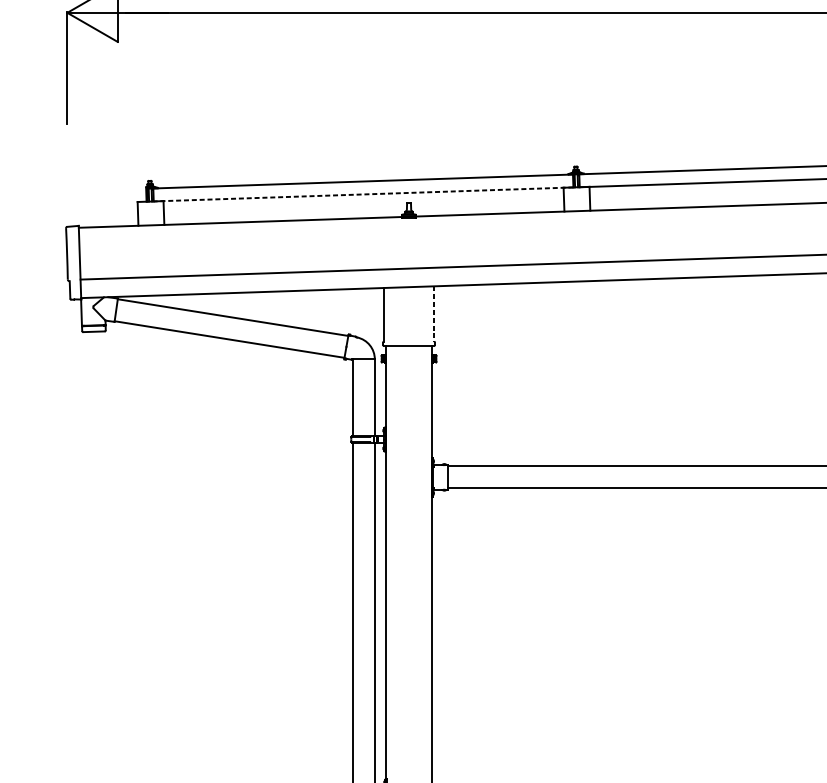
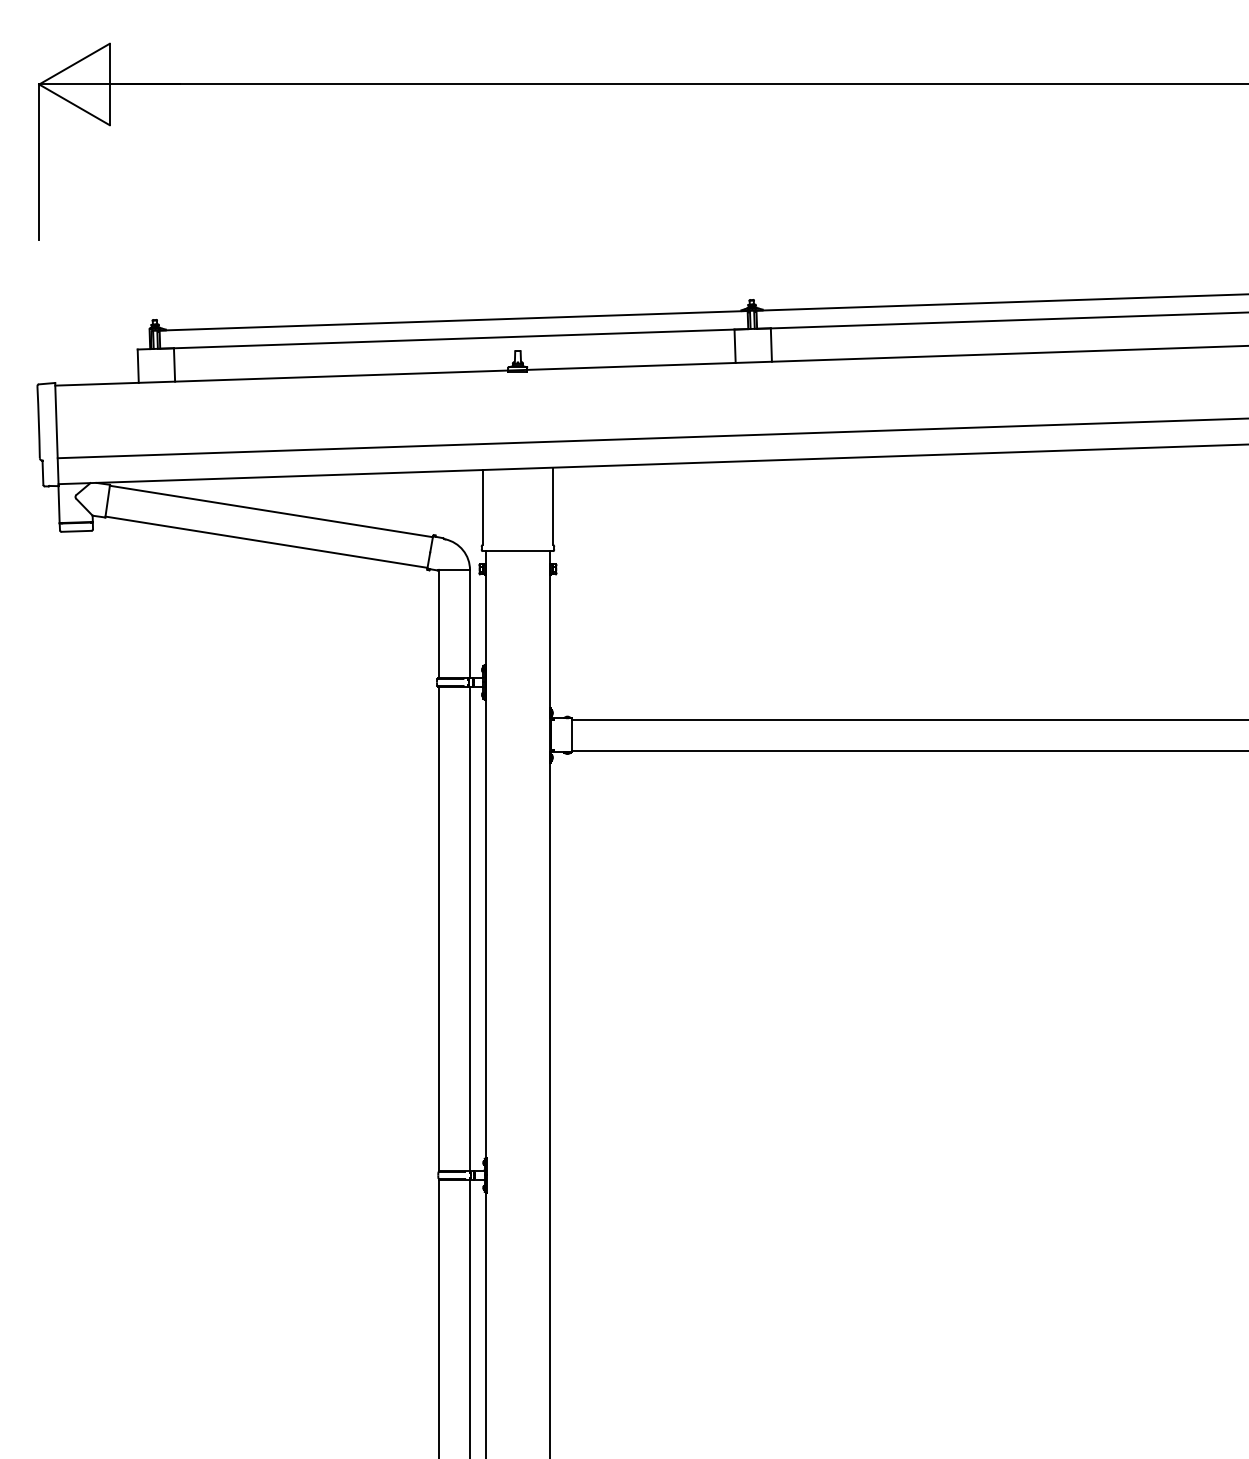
line: (363, 194) -> (453, 338), dashed -> solid
line: (434, 314) -> (553, 506), dashed -> solid

